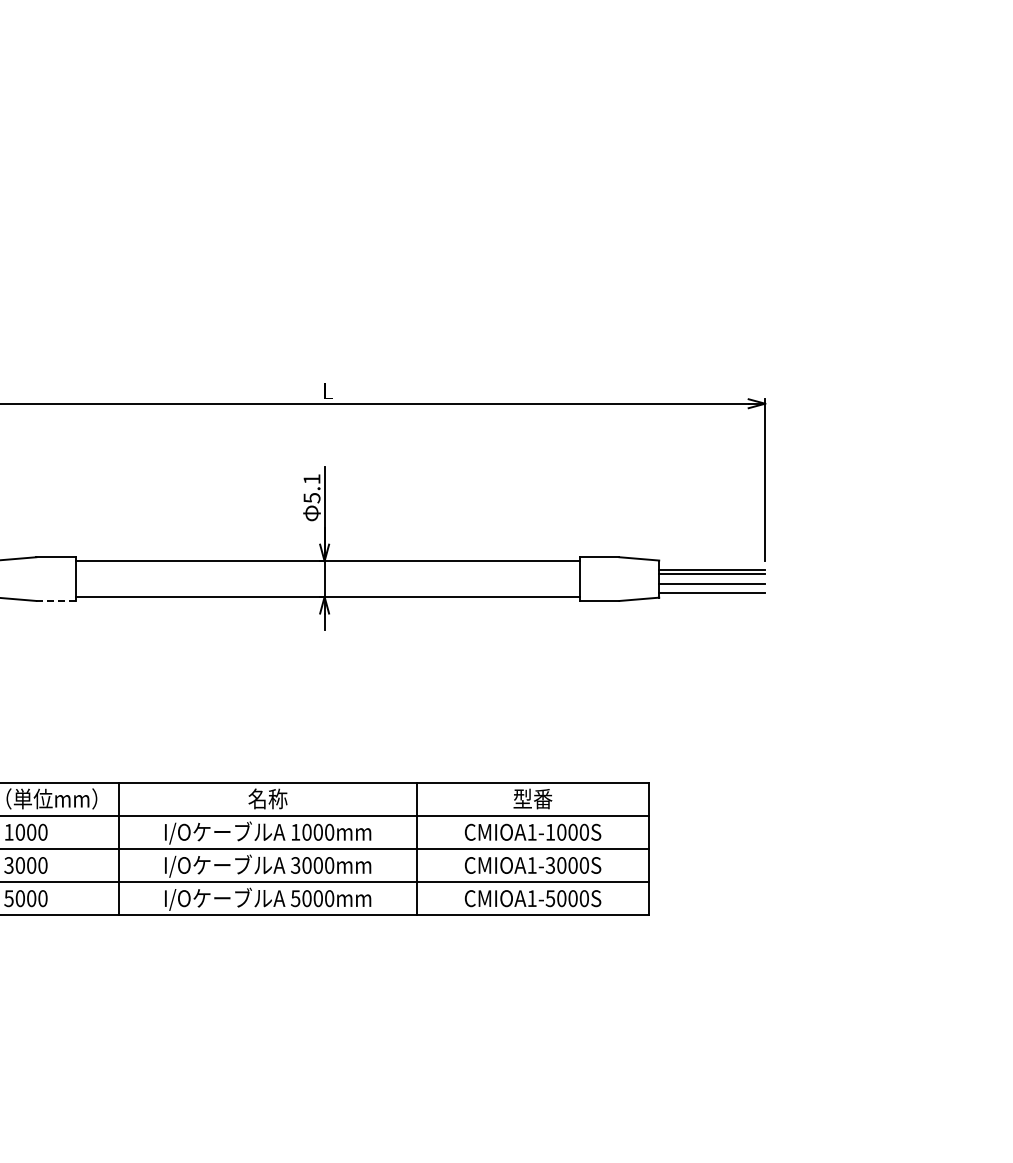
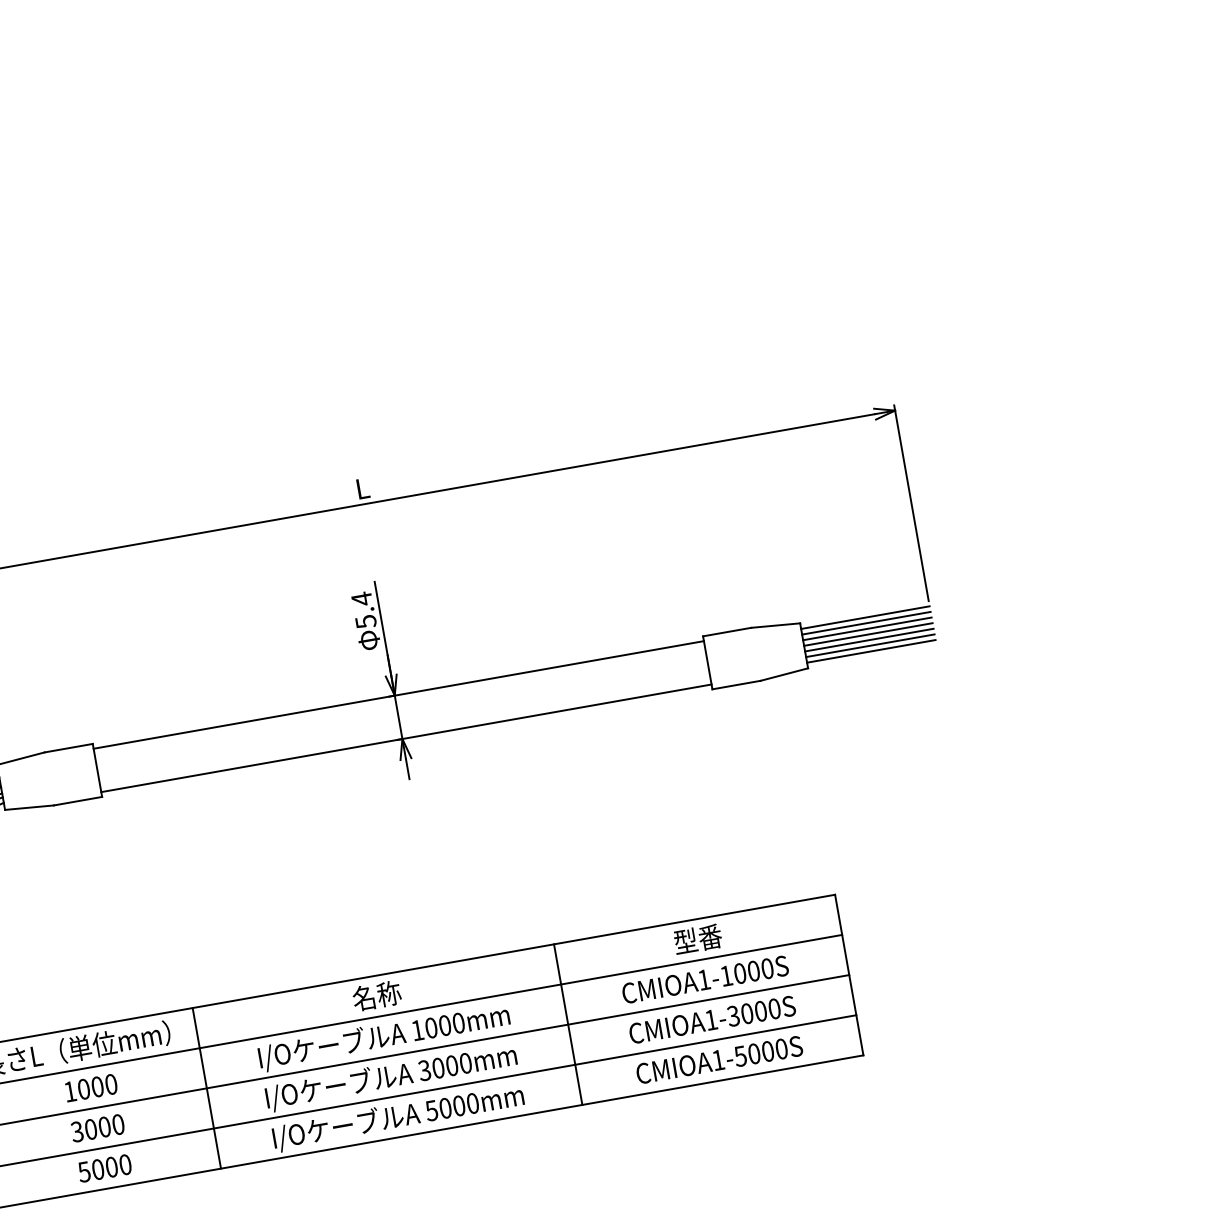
text: (311, 478) -> (361, 598), 5.1 -> 5.4
line: (712, 565) -> (865, 617), added
line: (712, 579) -> (868, 634), added
line: (712, 588) -> (870, 645), added
line: (56, 600) -> (78, 800), dashed -> solid

